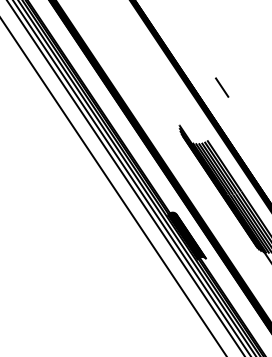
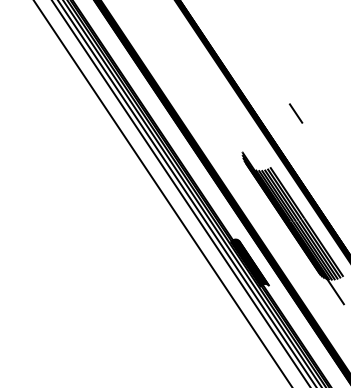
line: (221, 87) -> (295, 113), moved

